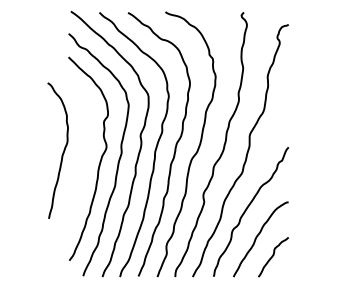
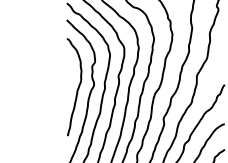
curve: (62, 152) -> (77, 88), moved

